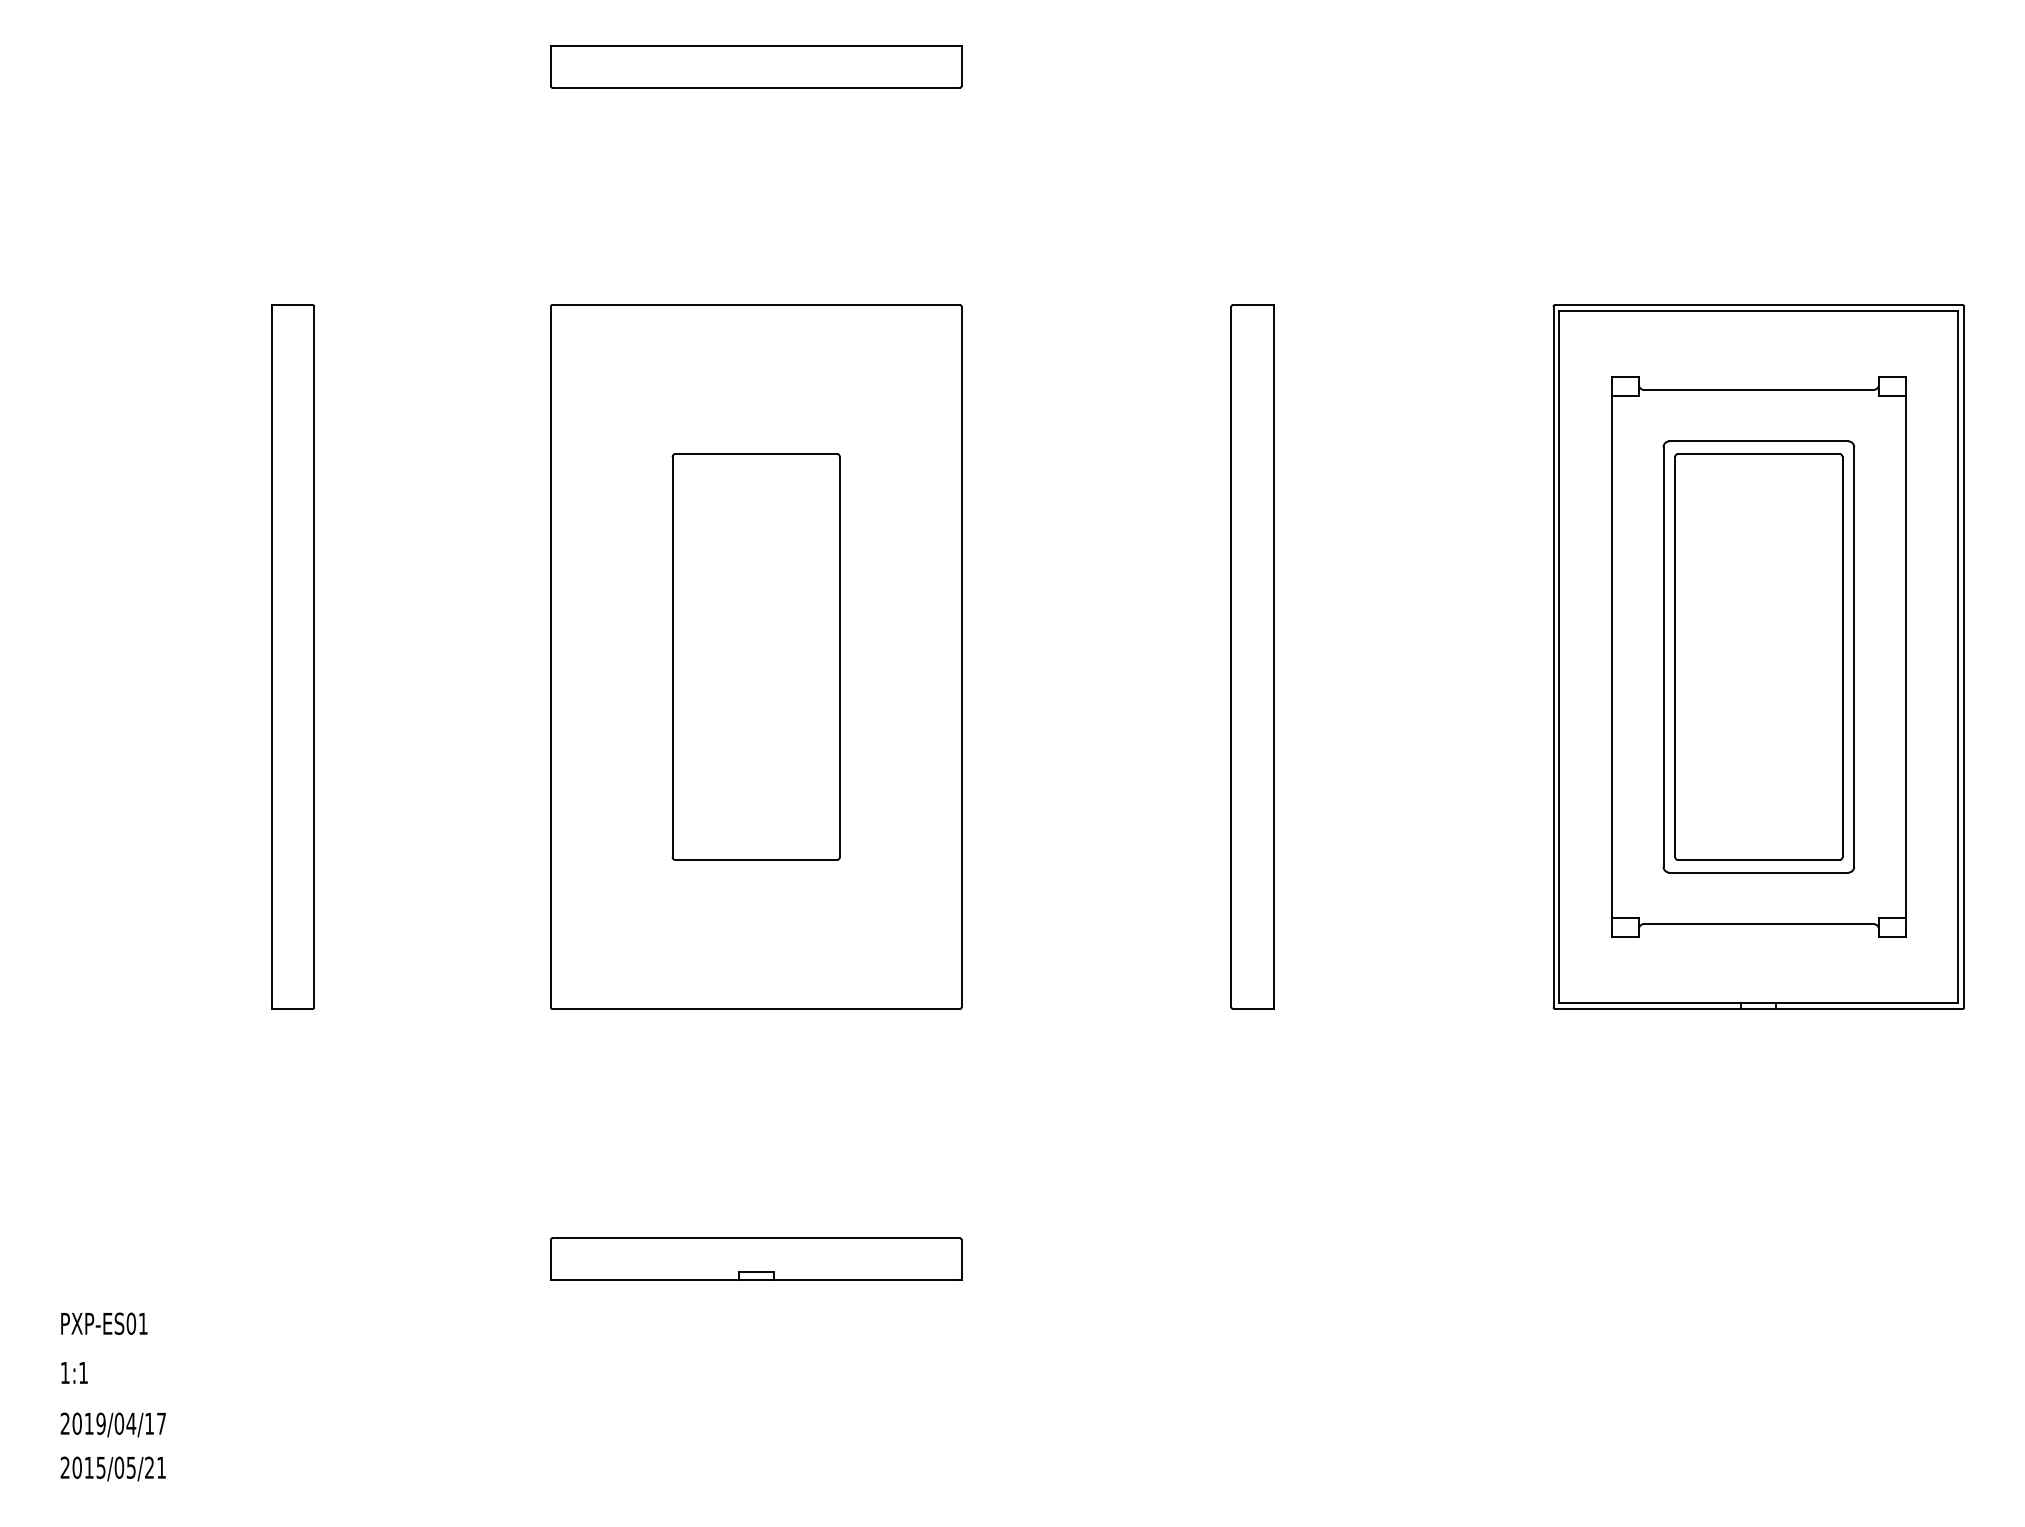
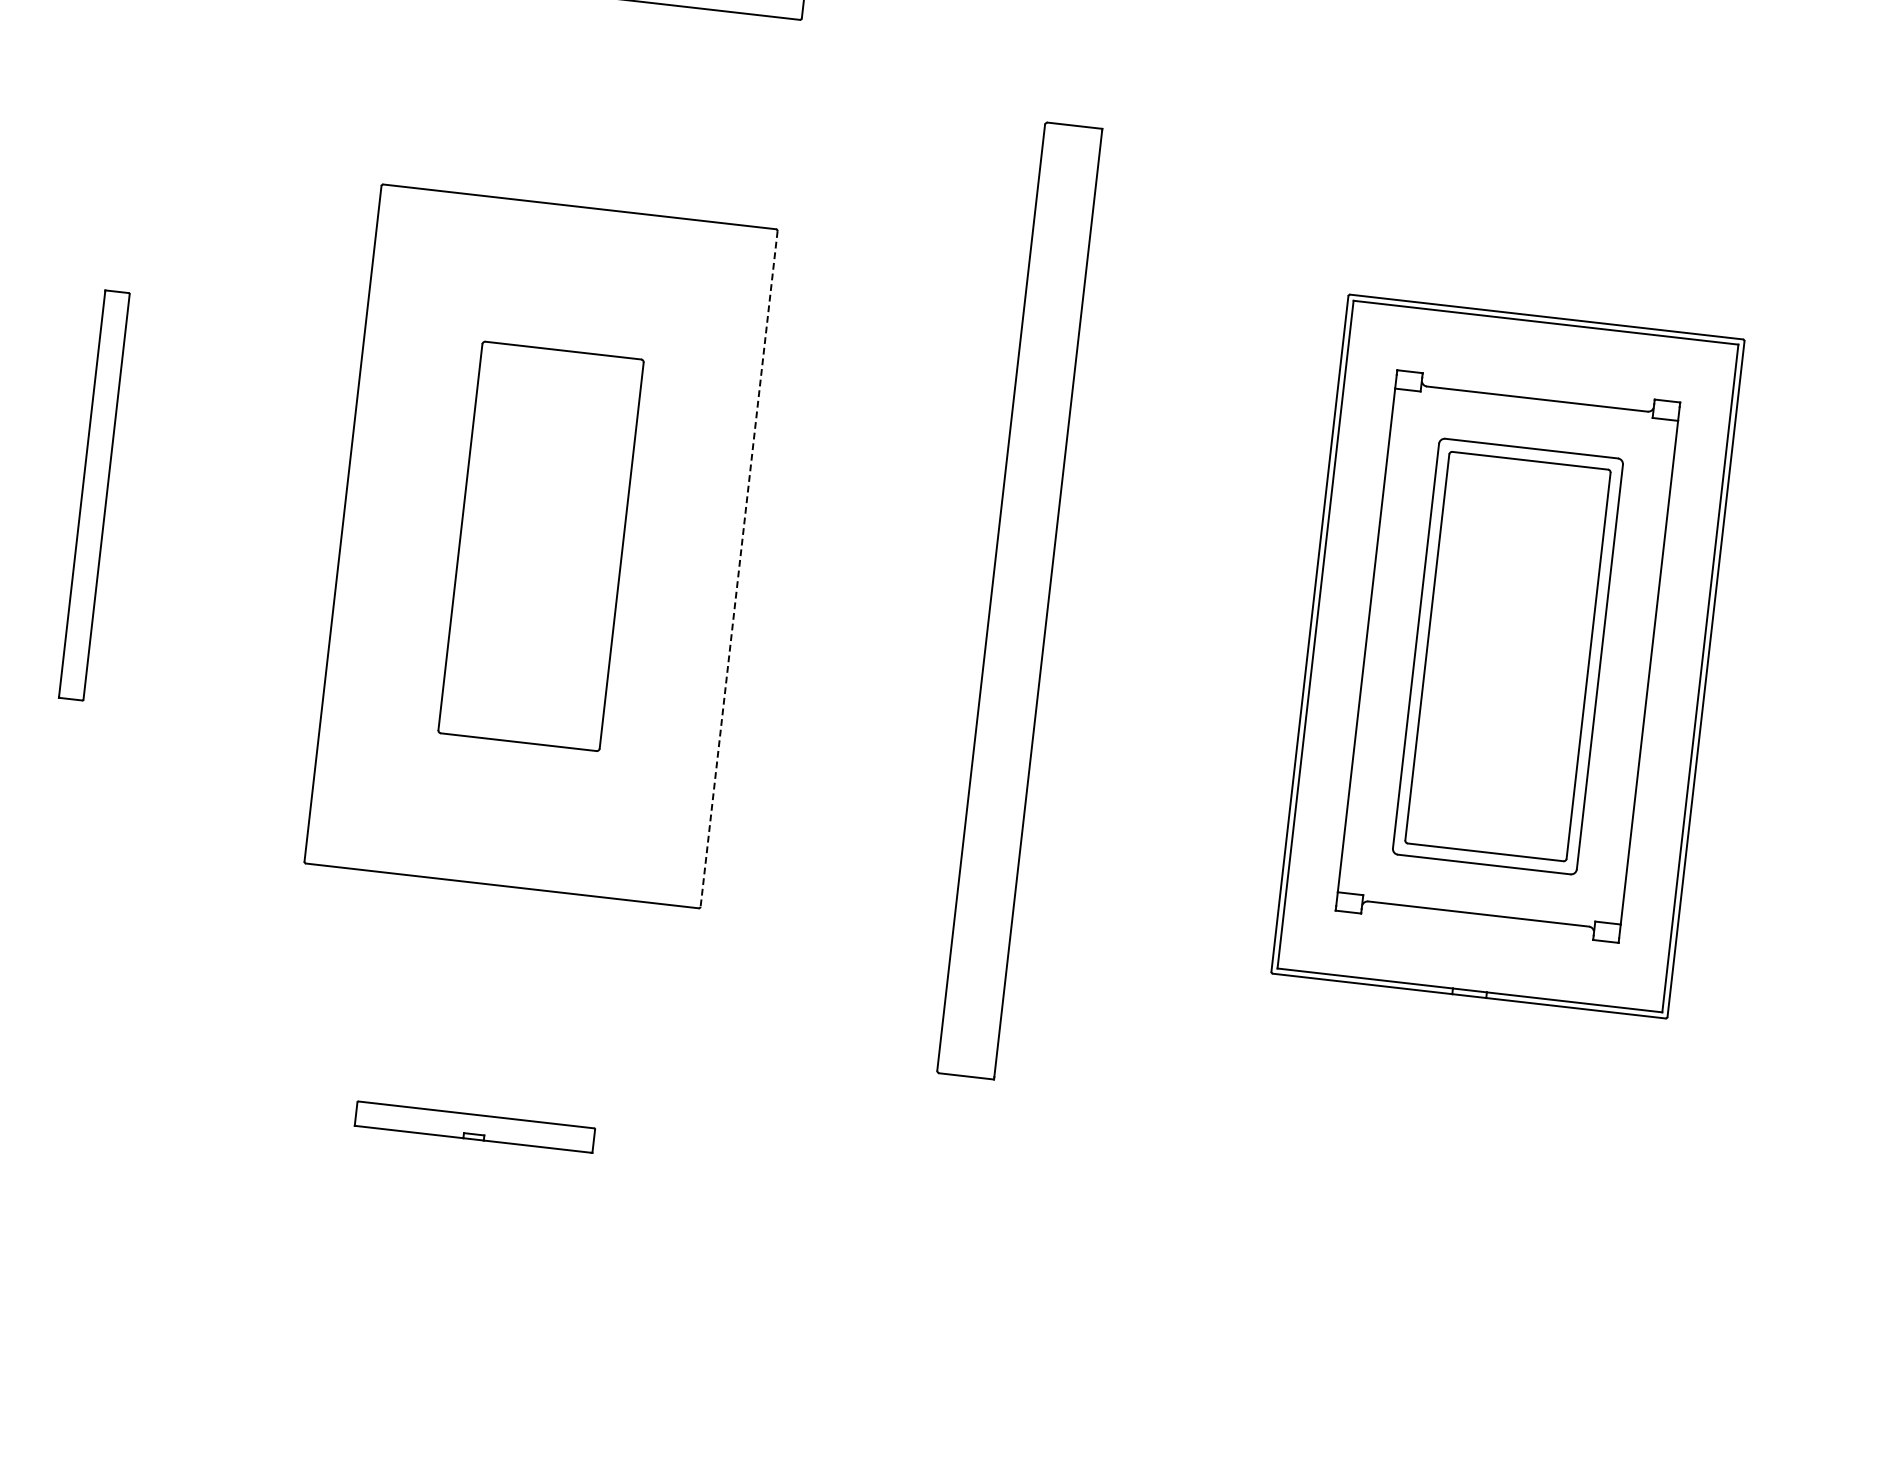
part: (292, 656) -> (93, 494), size x0.6
part: (1252, 656) -> (1019, 600), size x1.4
line: (961, 657) -> (738, 569), solid -> dashed
part: (756, 1258) -> (475, 1126), size x0.6

